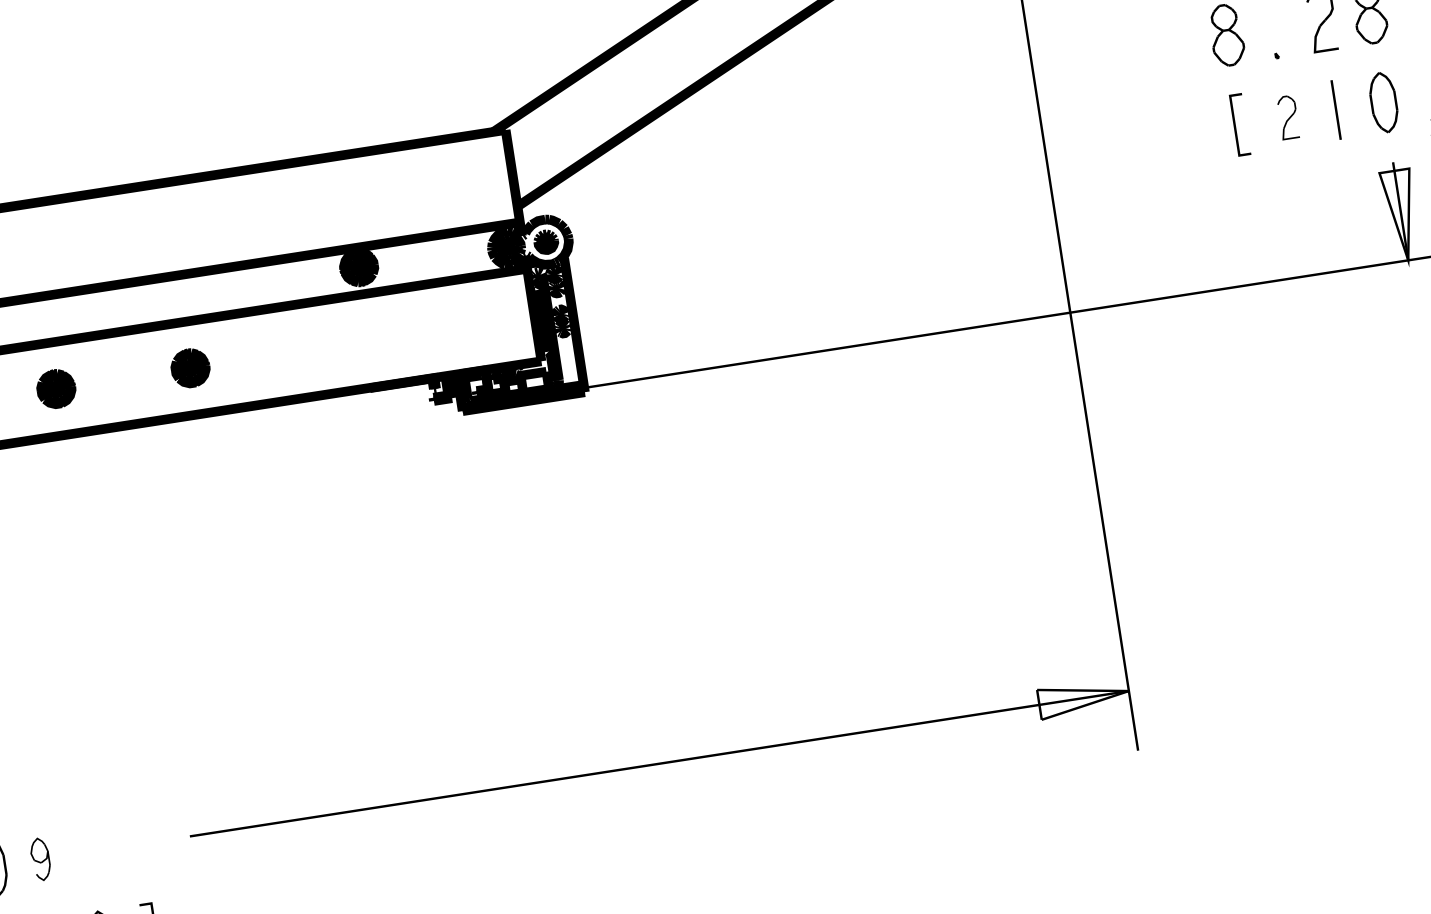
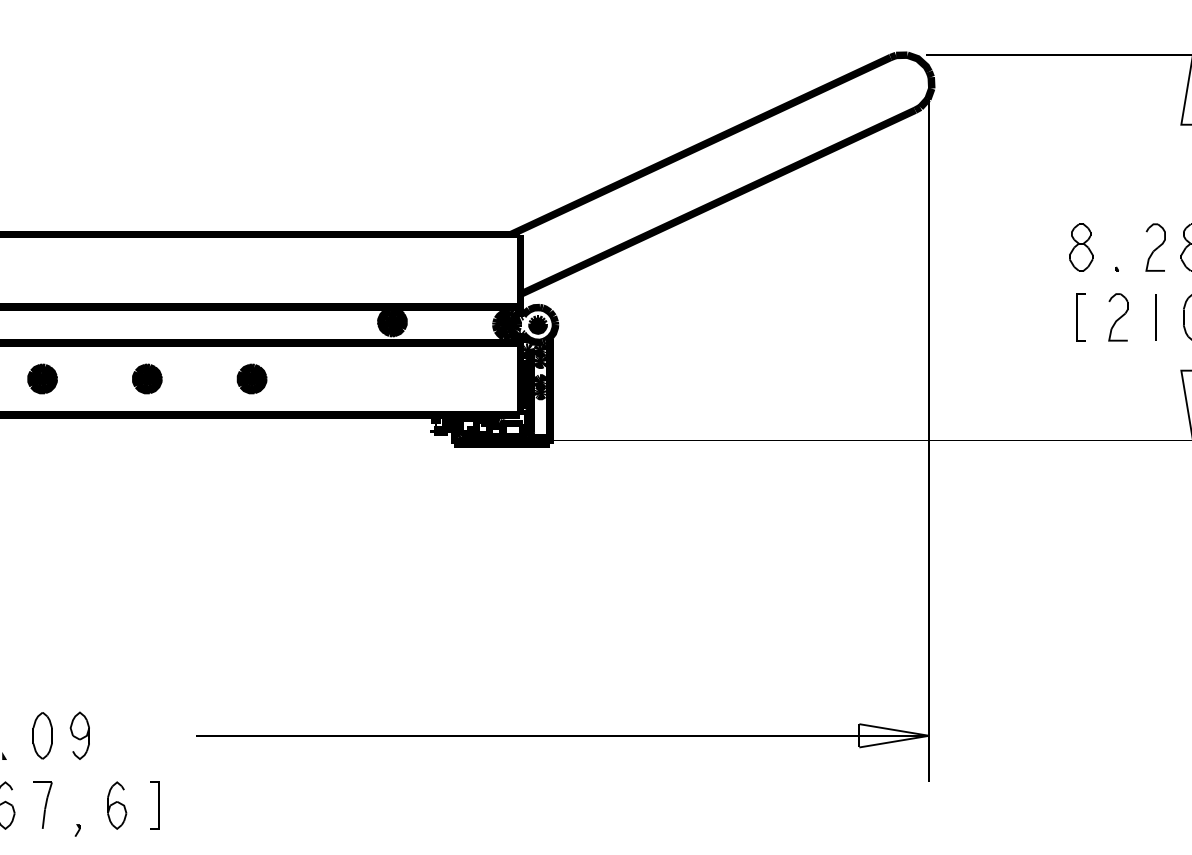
part: (1288, 117) -> (1118, 317), size x1.43
part: (40, 859) -> (79, 735), size x1.43

